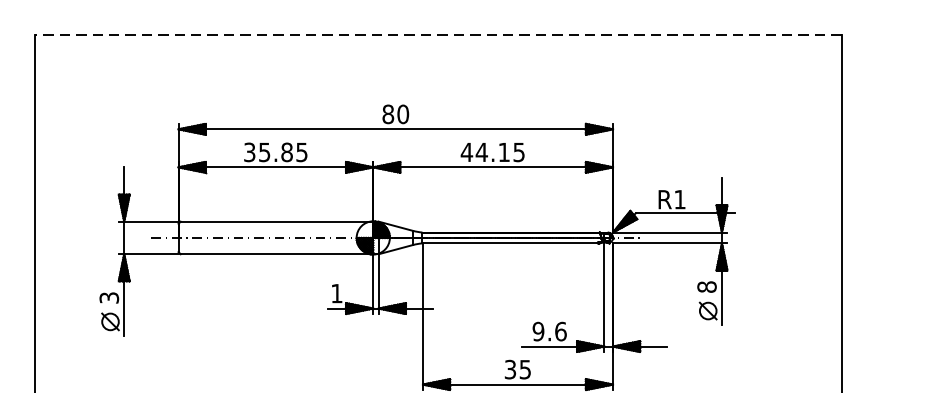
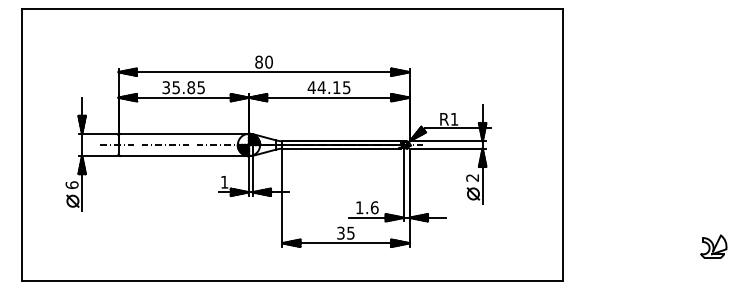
line: (438, 34) -> (292, 8), dashed -> solid
text: (706, 286) -> (472, 177), 8 -> 2
text: (108, 296) -> (71, 184), 3 -> 6
text: (538, 331) -> (359, 207), 9.6 -> 1.6

